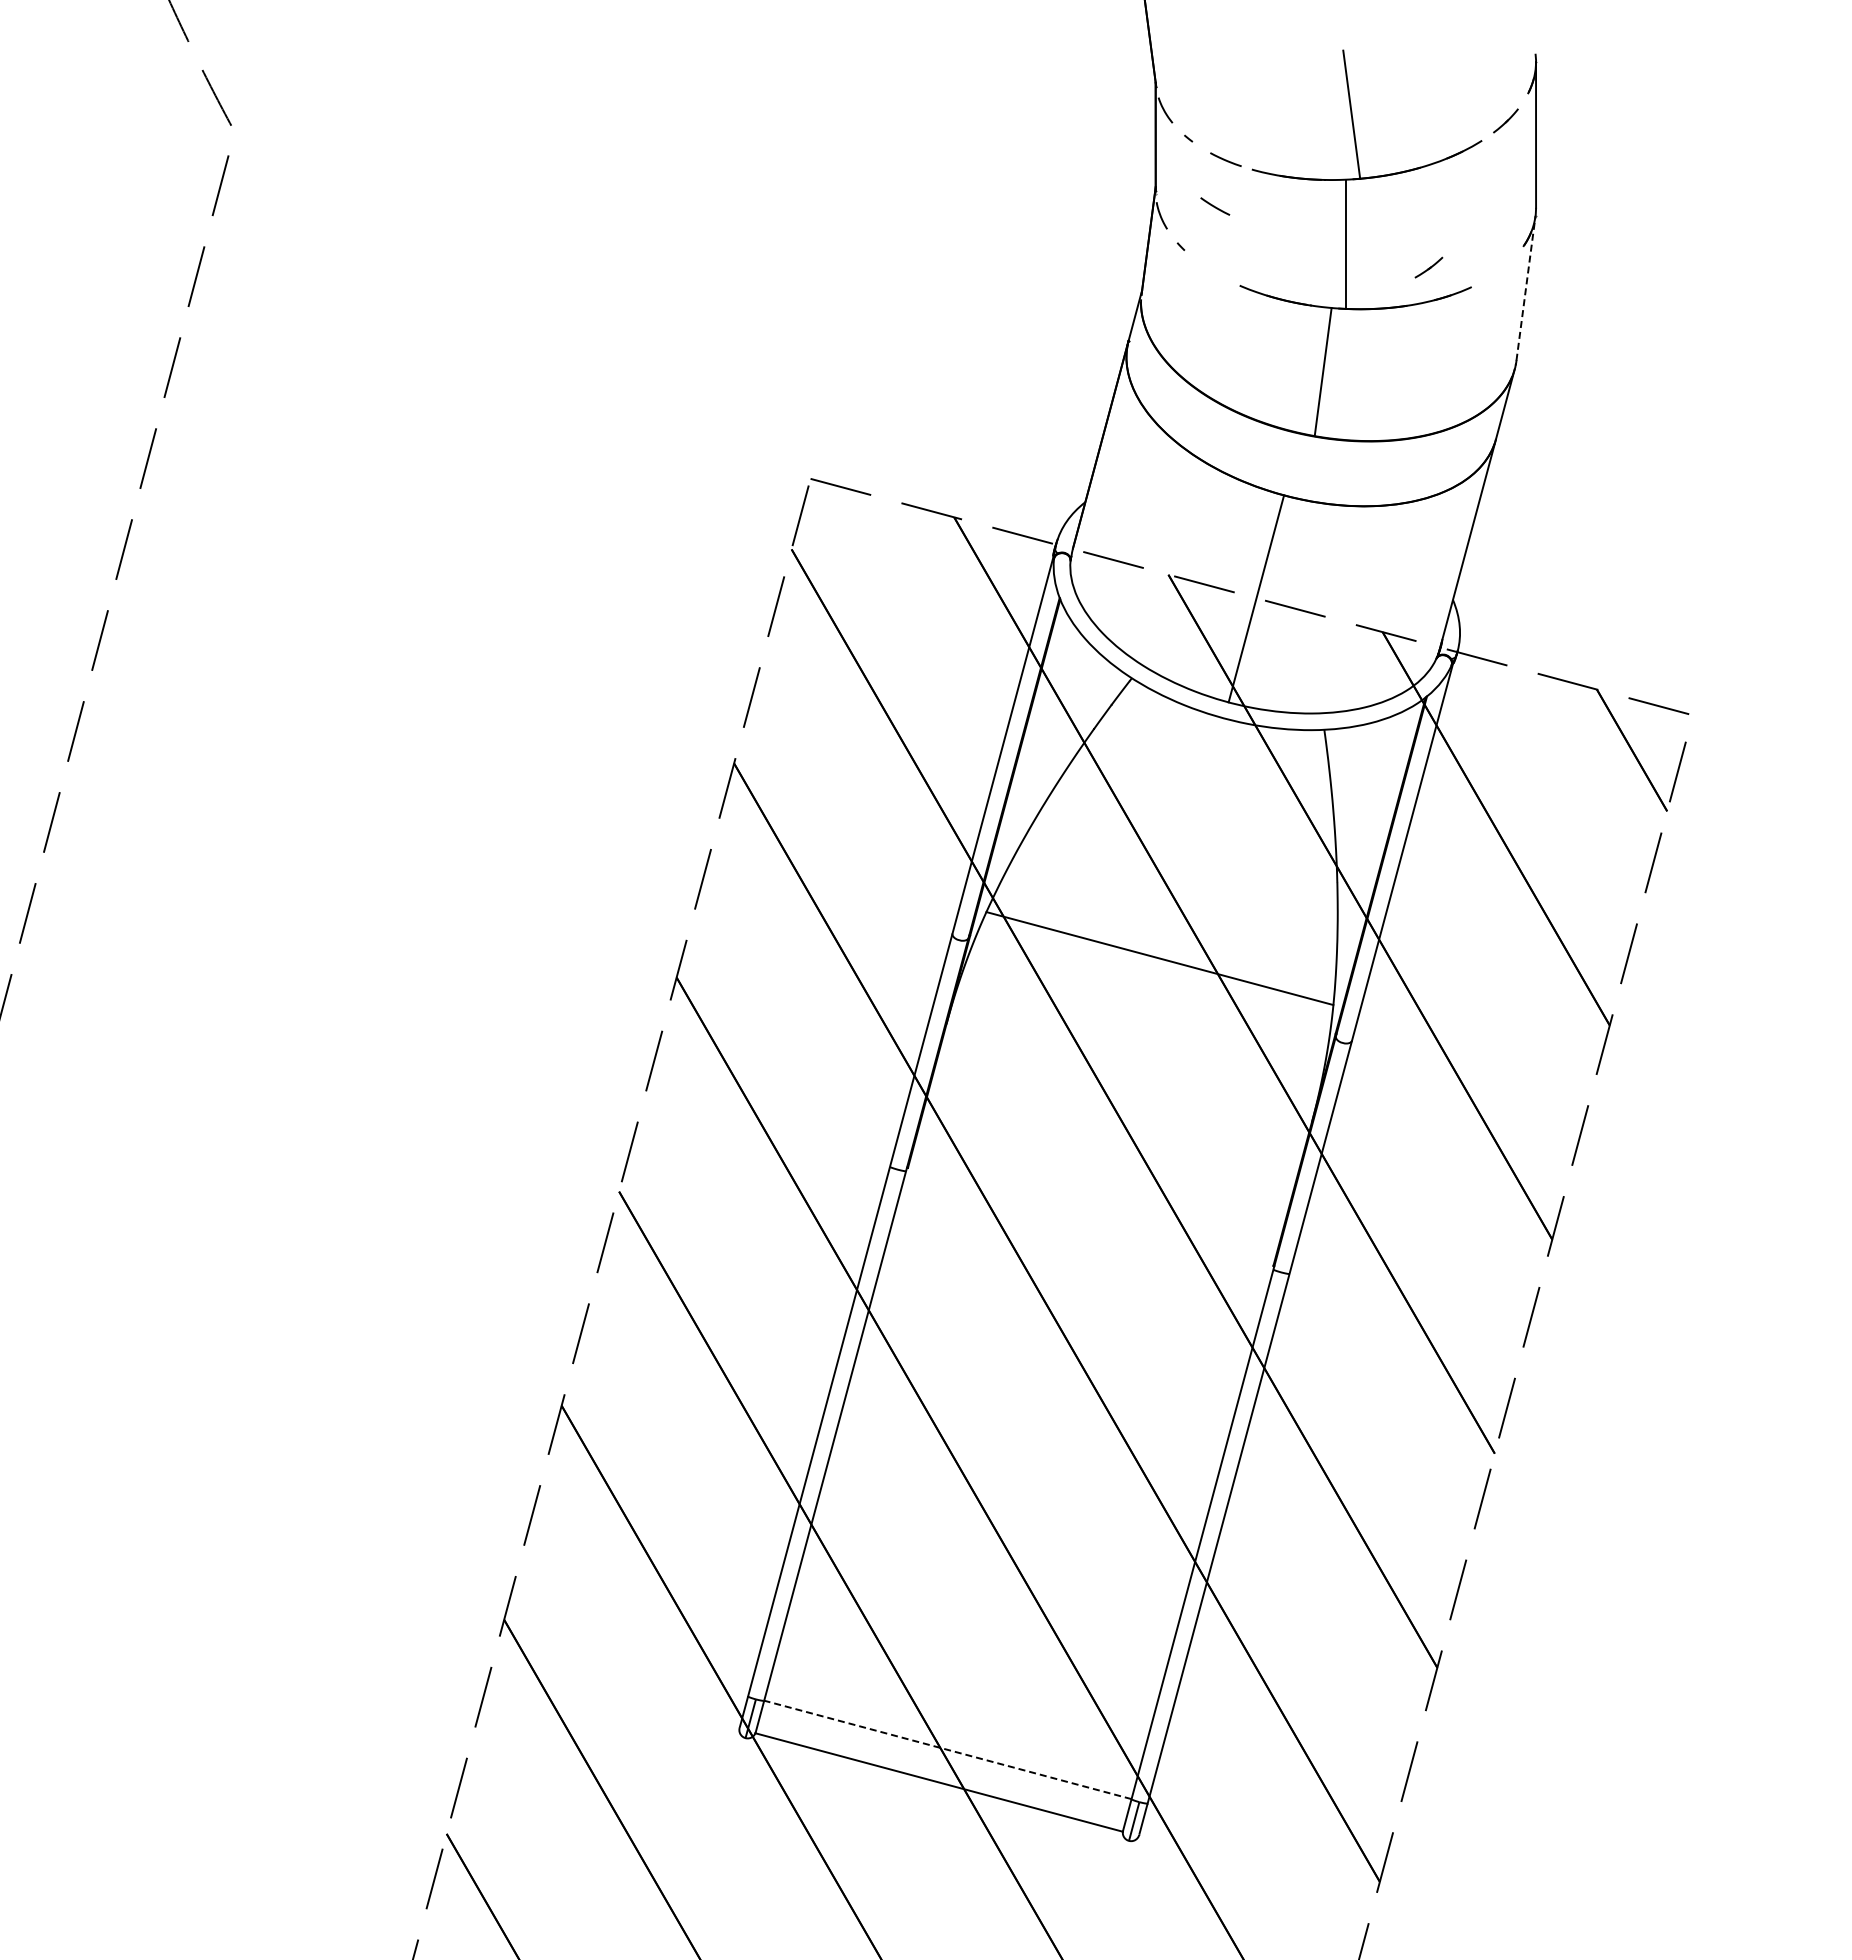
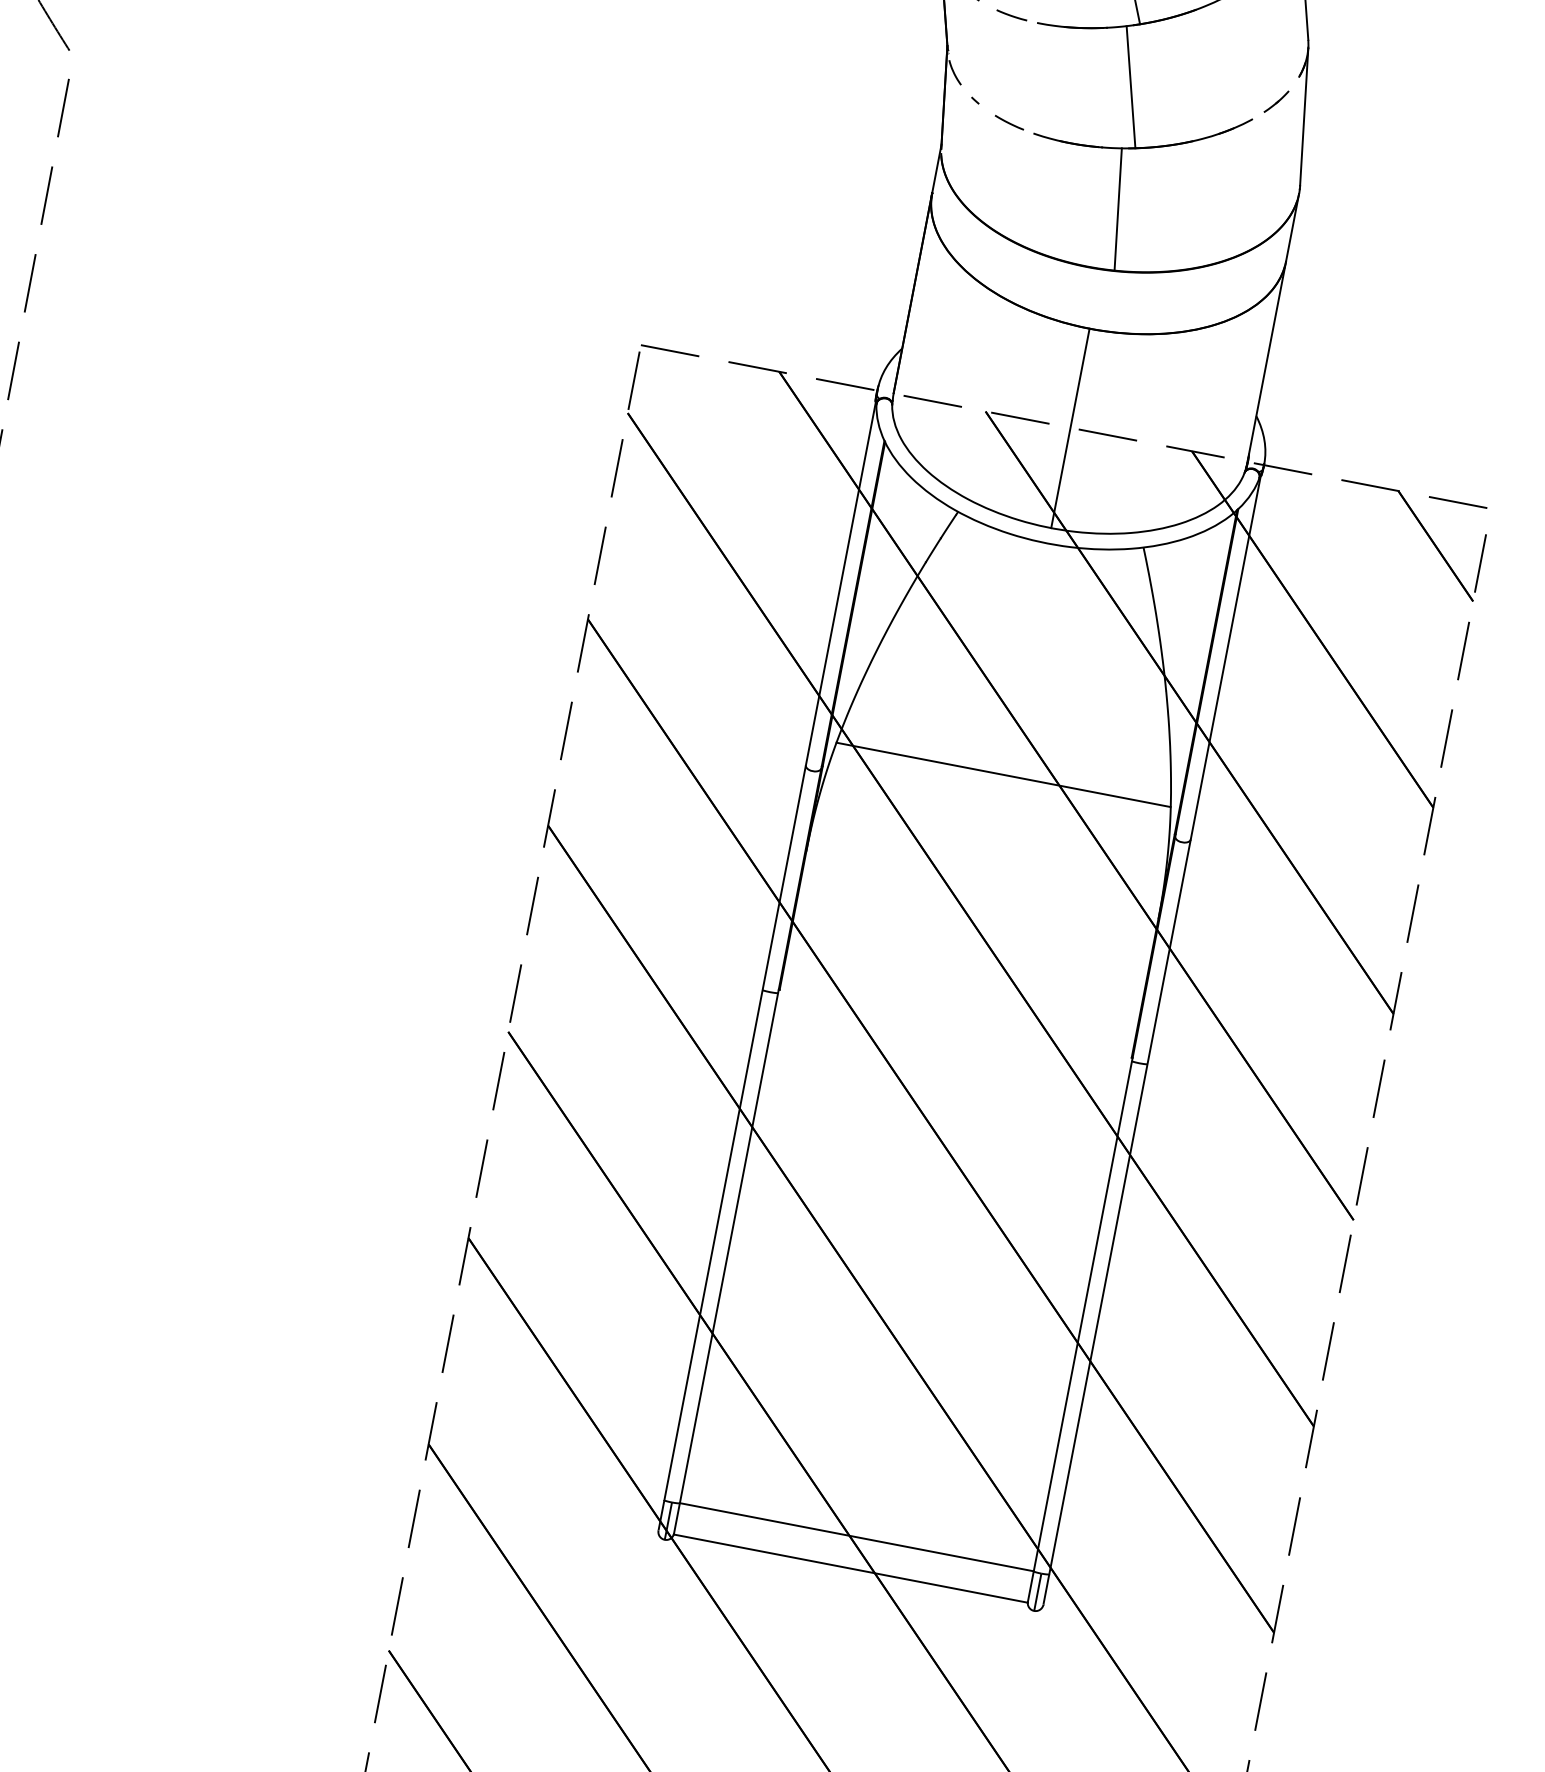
line: (1215, 206) -> (1009, 122), moved
part: (1428, 267) -> (1276, 101), moved
line: (1526, 288) -> (1304, 116), dashed -> solid
line: (947, 1749) -> (856, 1536), dashed -> solid

